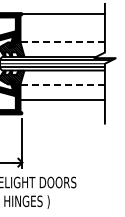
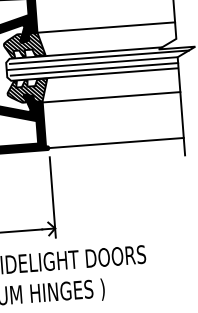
line: (62, 42) -> (105, 27), dashed -> solid
line: (62, 85) -> (111, 97), dashed -> solid
line: (63, 100) -> (116, 143), moved

